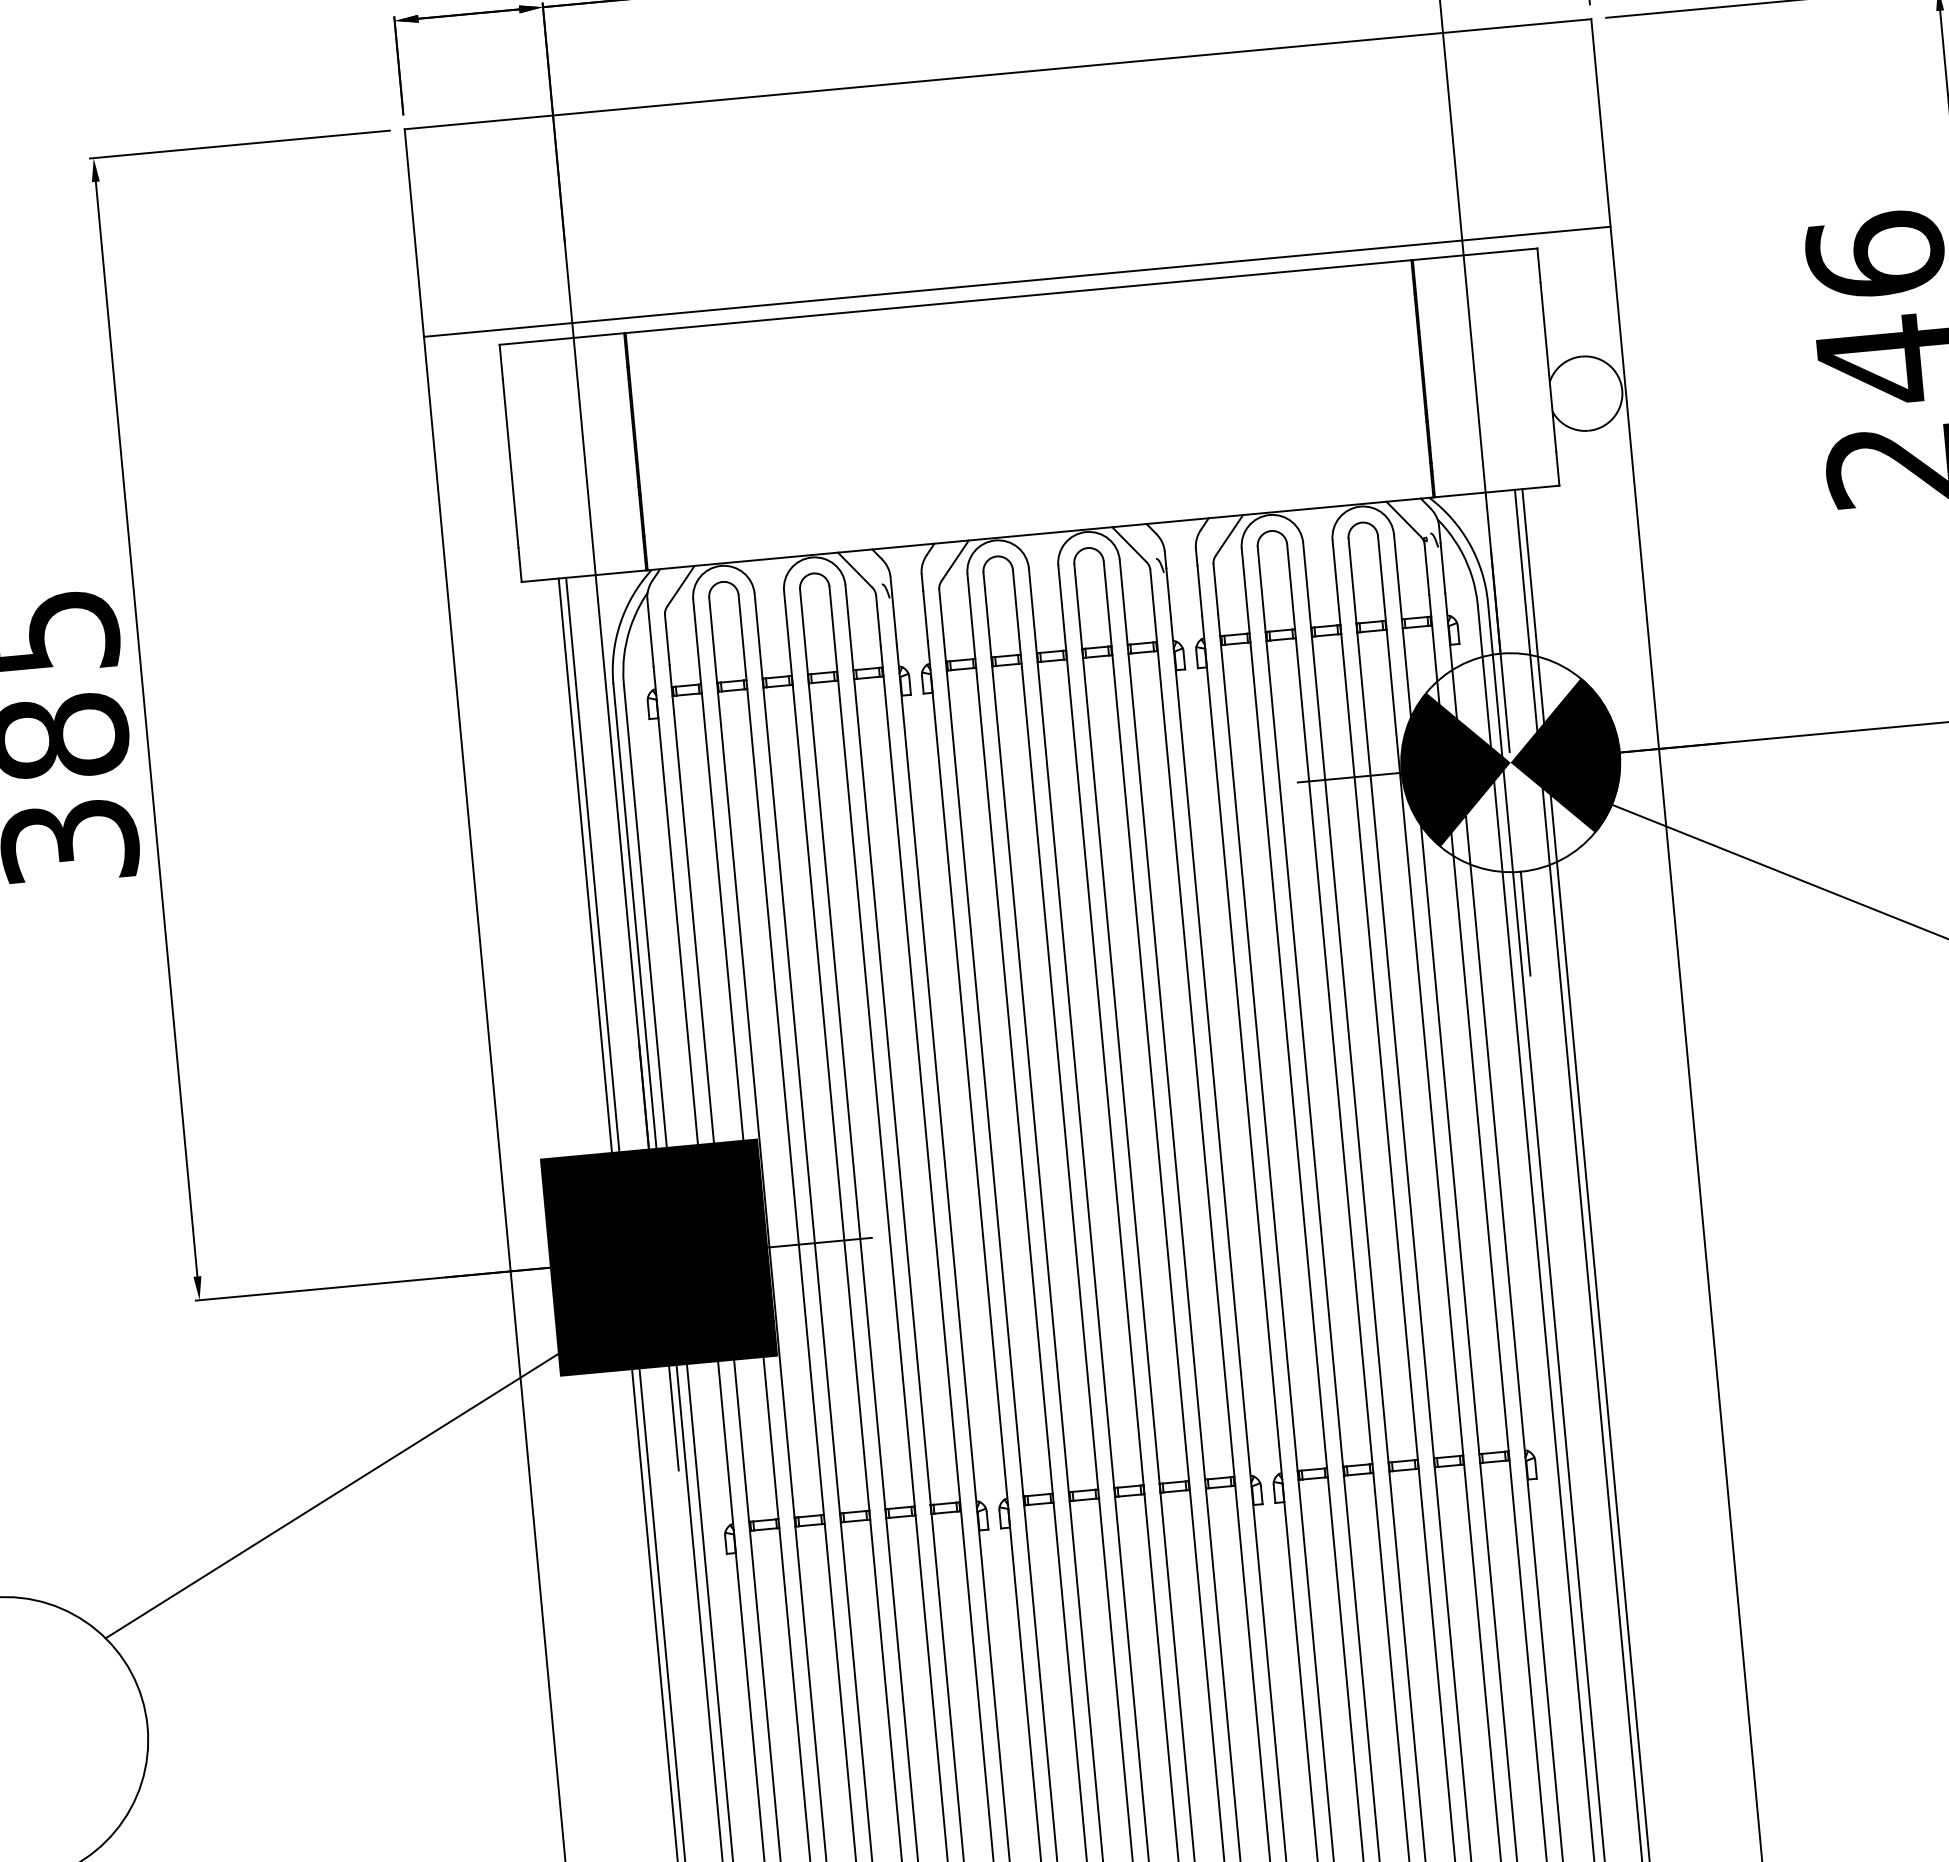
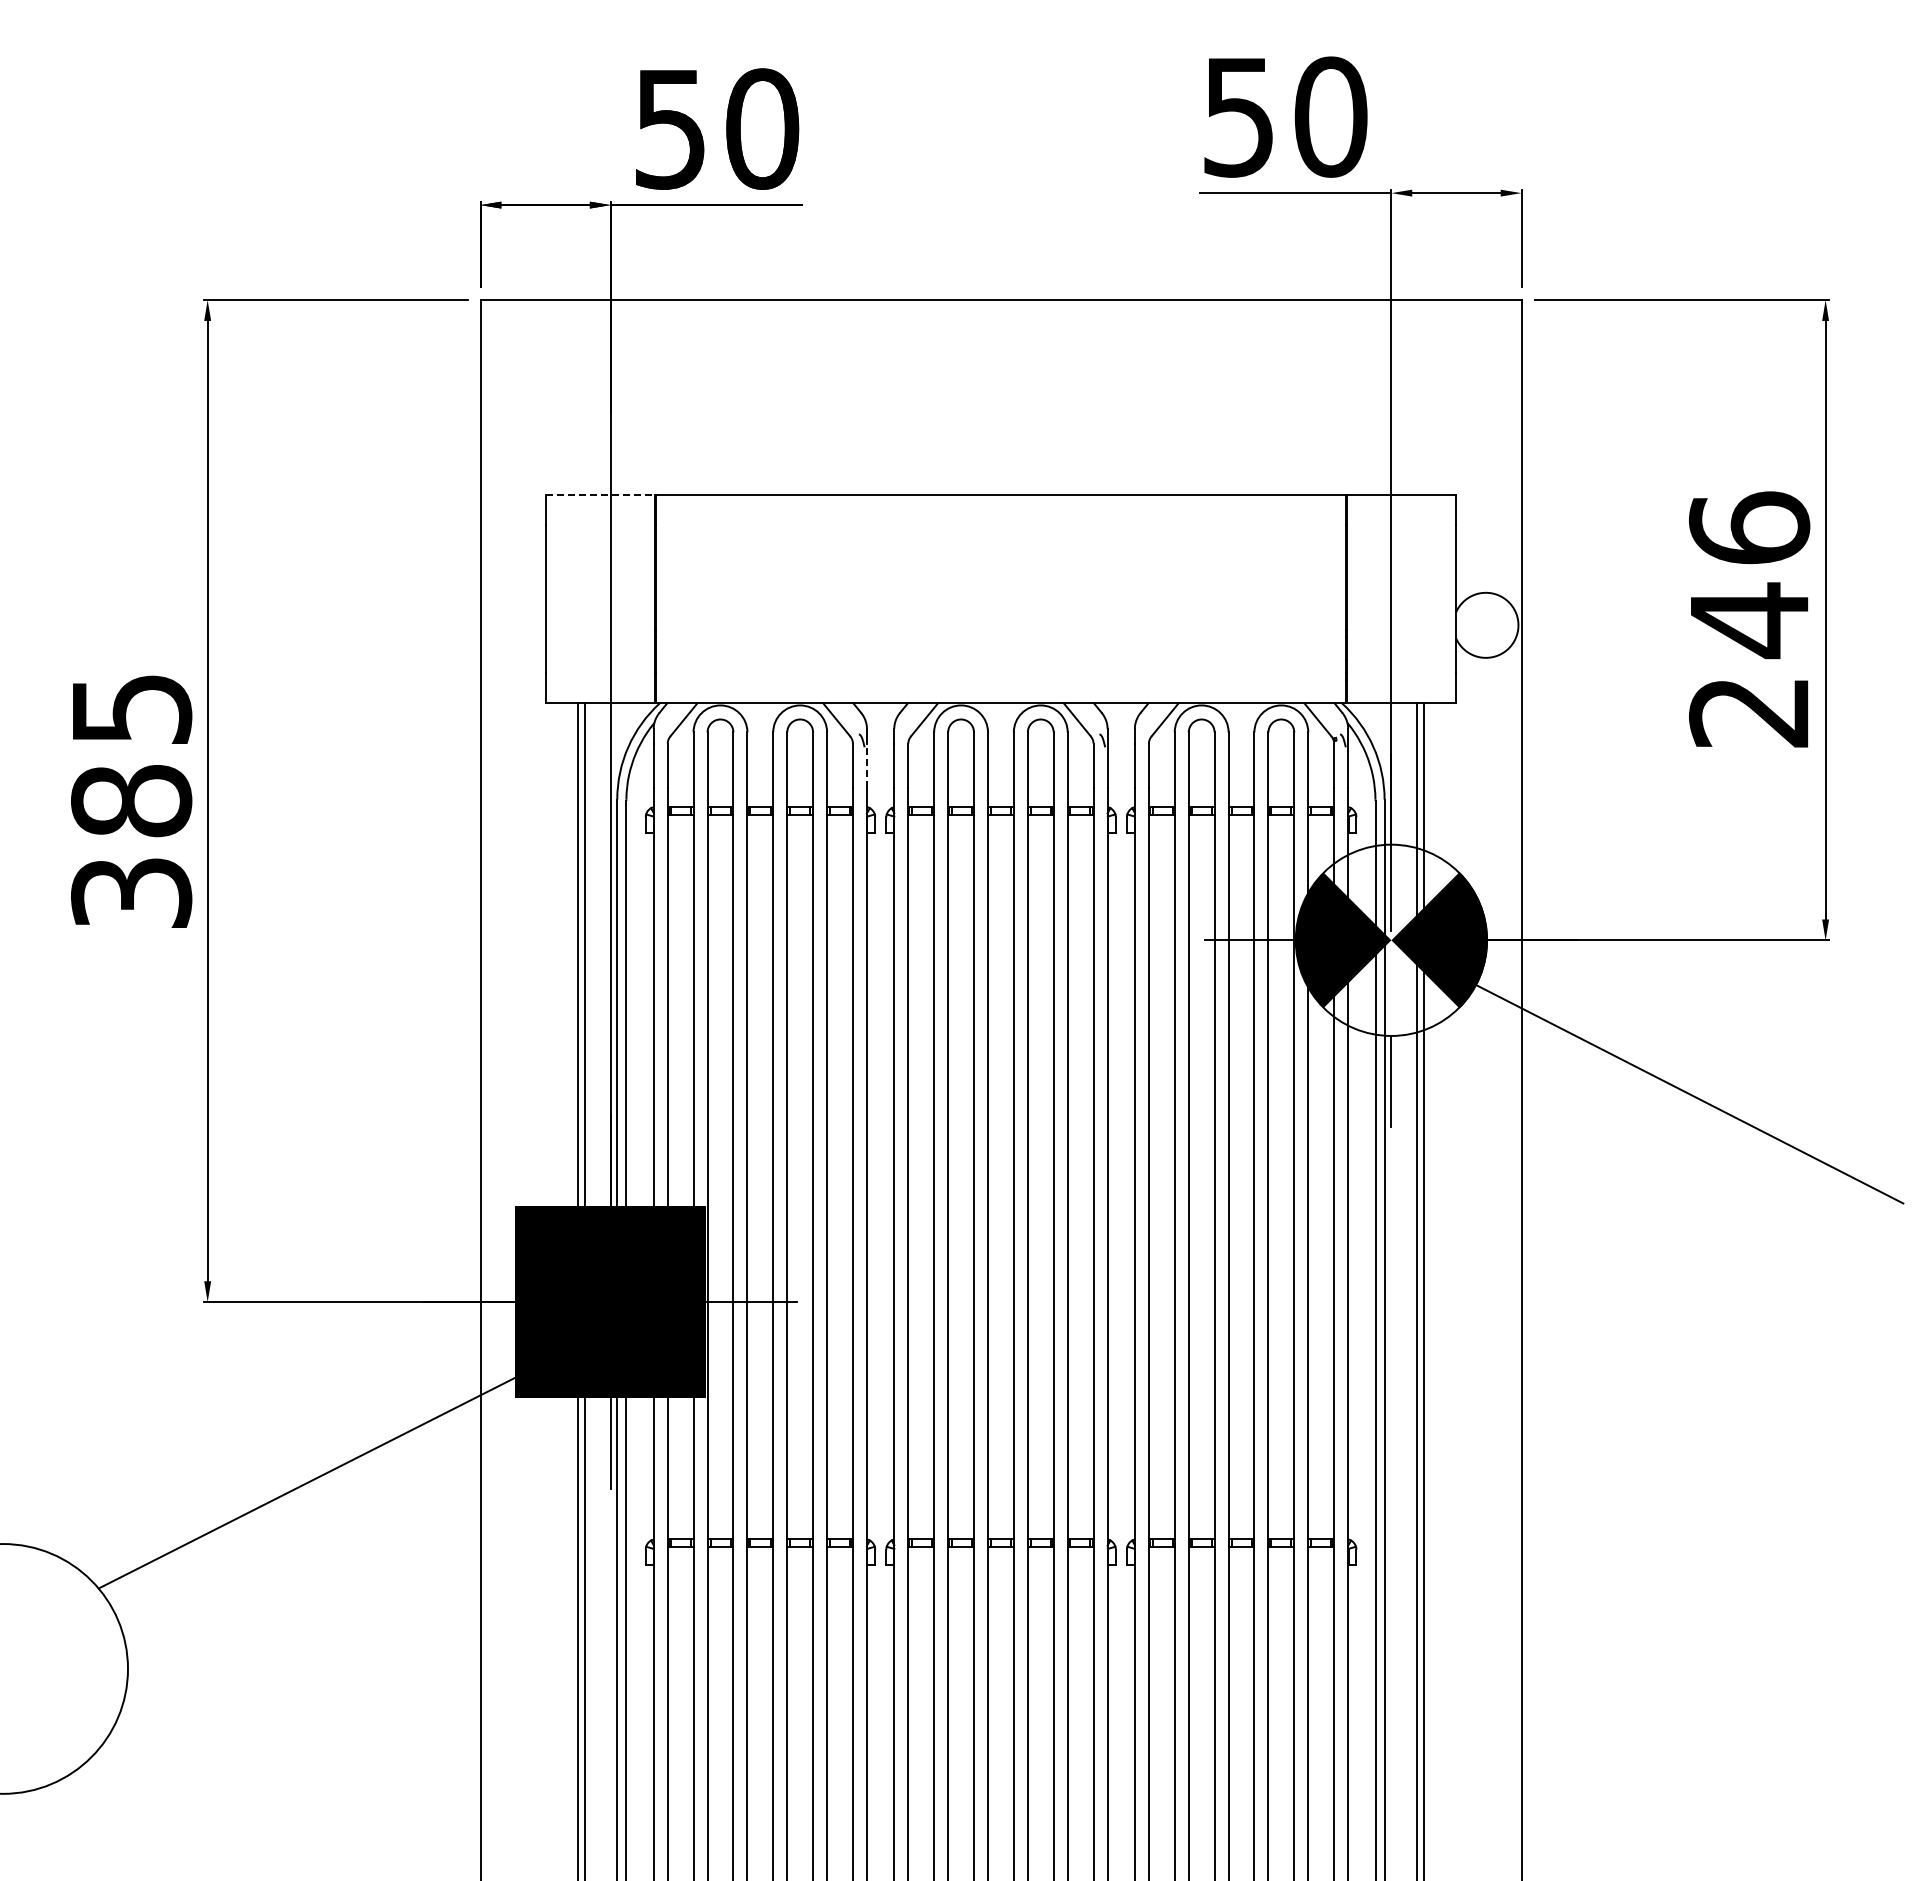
line: (1016, 282) -> (1000, 482), removed
line: (562, 339) -> (600, 495), solid -> dashed
line: (893, 618) -> (866, 765), solid -> dashed

